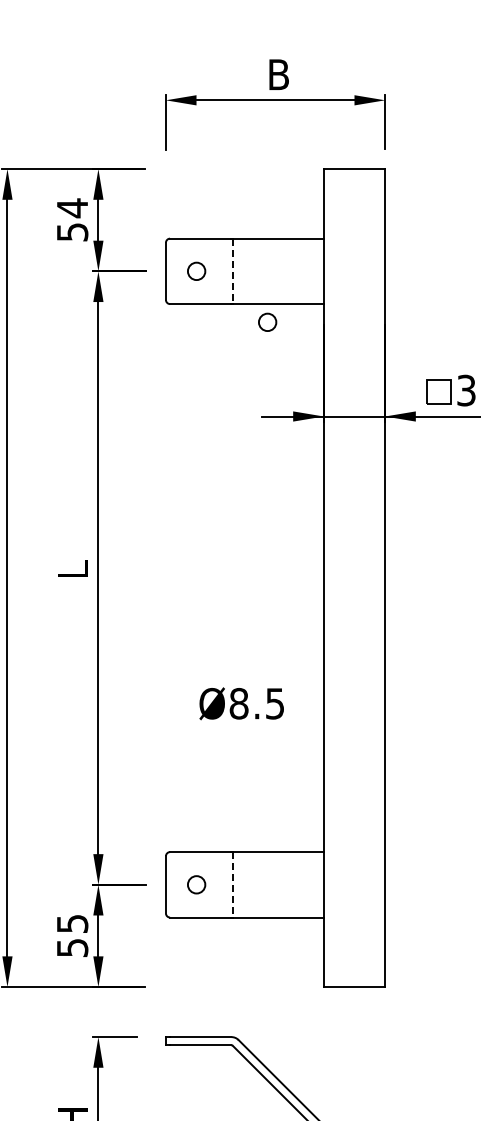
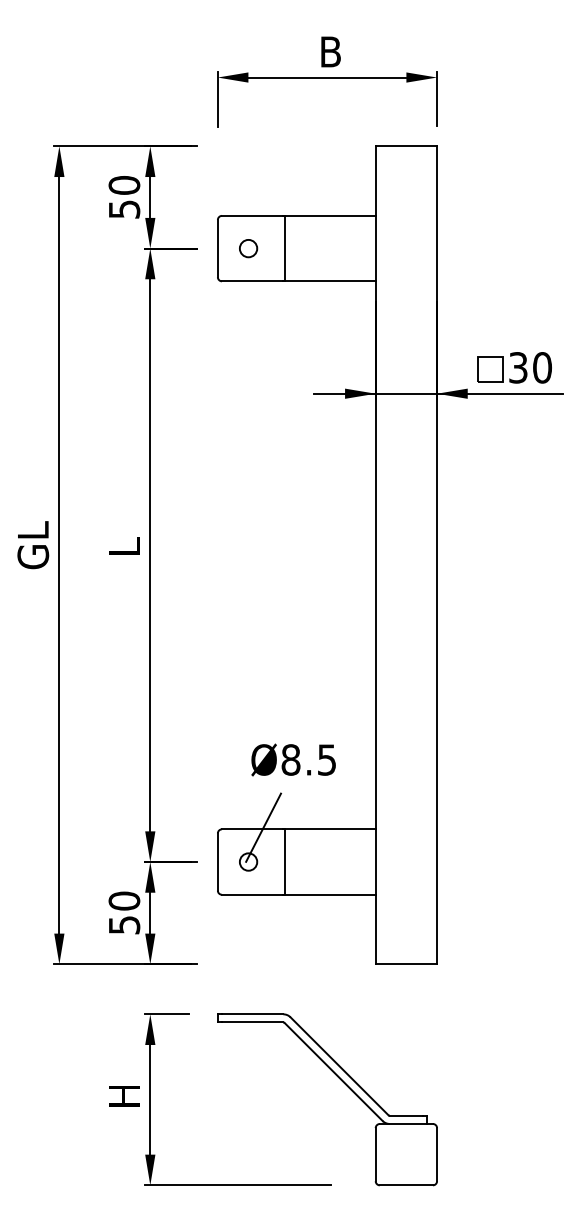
text: (72, 208) -> (124, 185), 54 -> 50
line: (232, 271) -> (284, 248), dashed -> solid
circle: (267, 322) -> (319, 299), removed
text: (241, 703) -> (293, 759), moved
line: (211, 850) -> (263, 827), added
line: (232, 885) -> (284, 862), dashed -> solid
text: (72, 923) -> (124, 900), 55 -> 50

